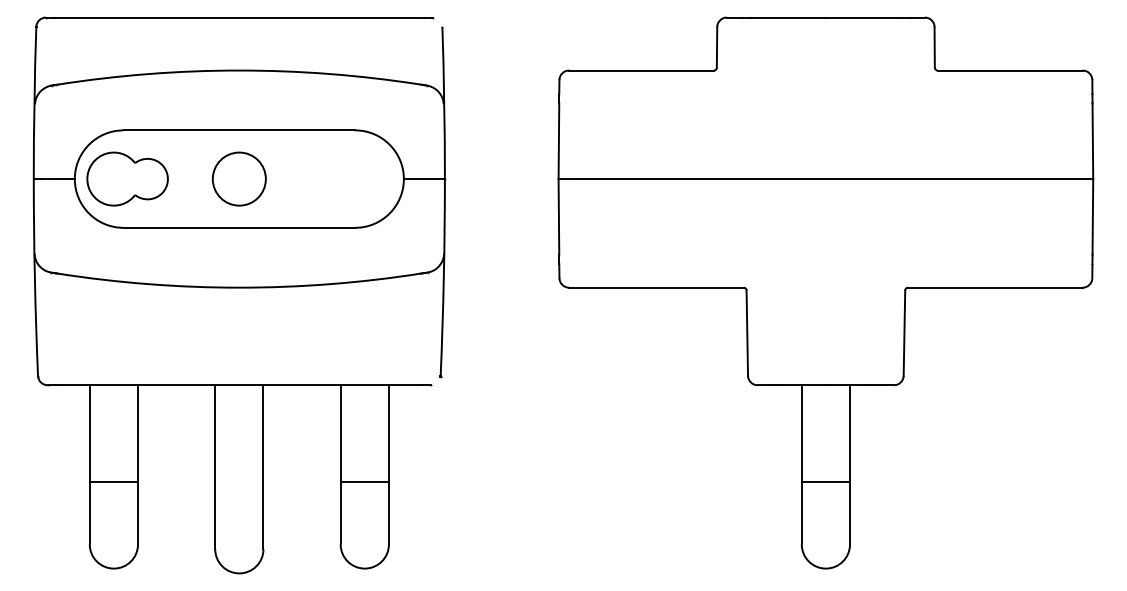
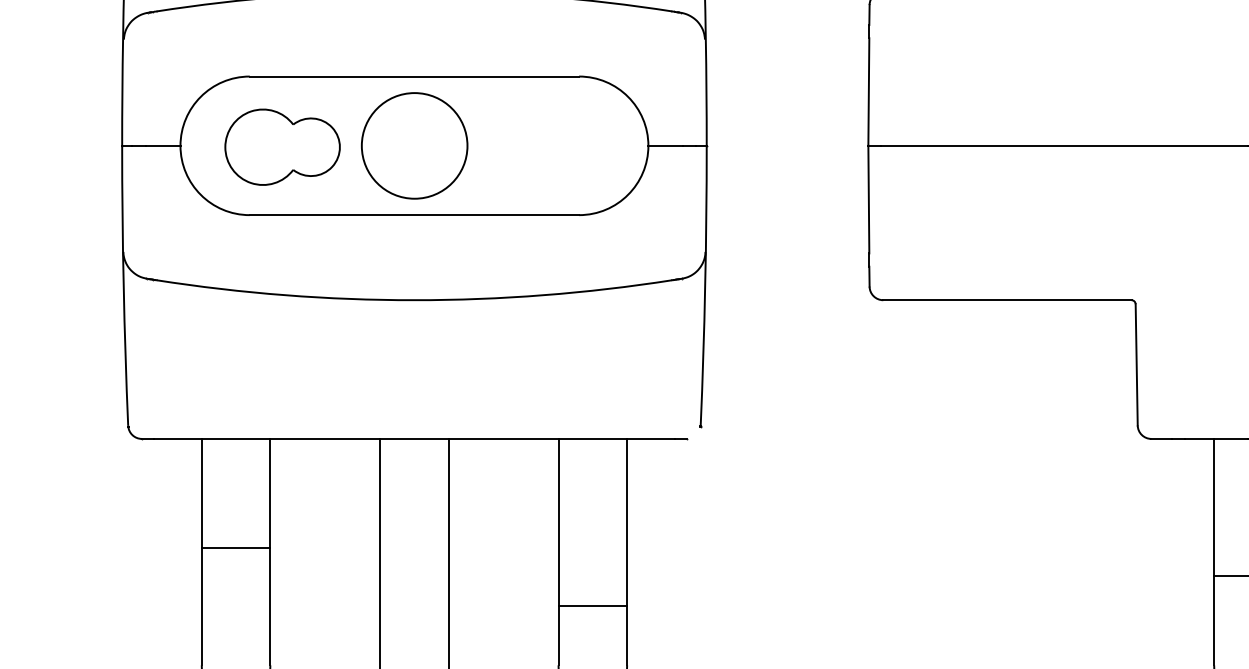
part: (127, 178) -> (282, 146), moved
circle: (238, 178) -> (413, 144), size x1.4
line: (113, 481) -> (235, 547), moved
line: (364, 481) -> (592, 605), moved

